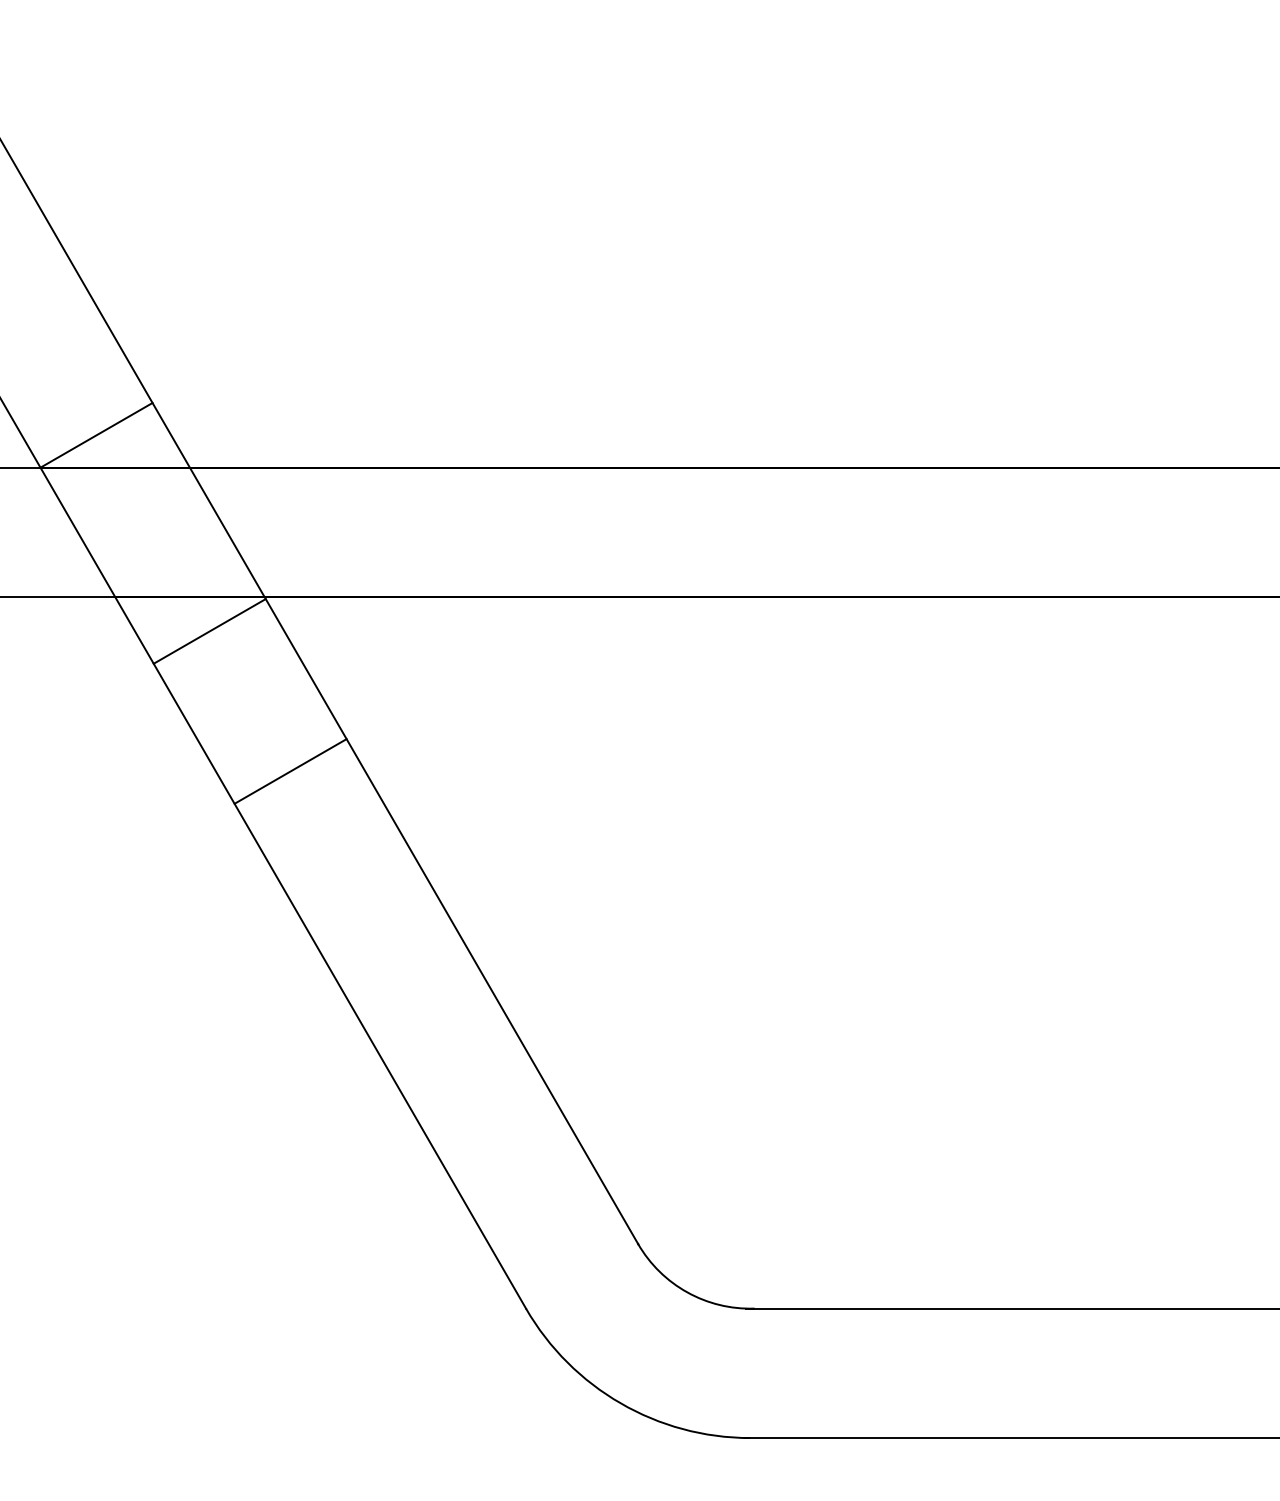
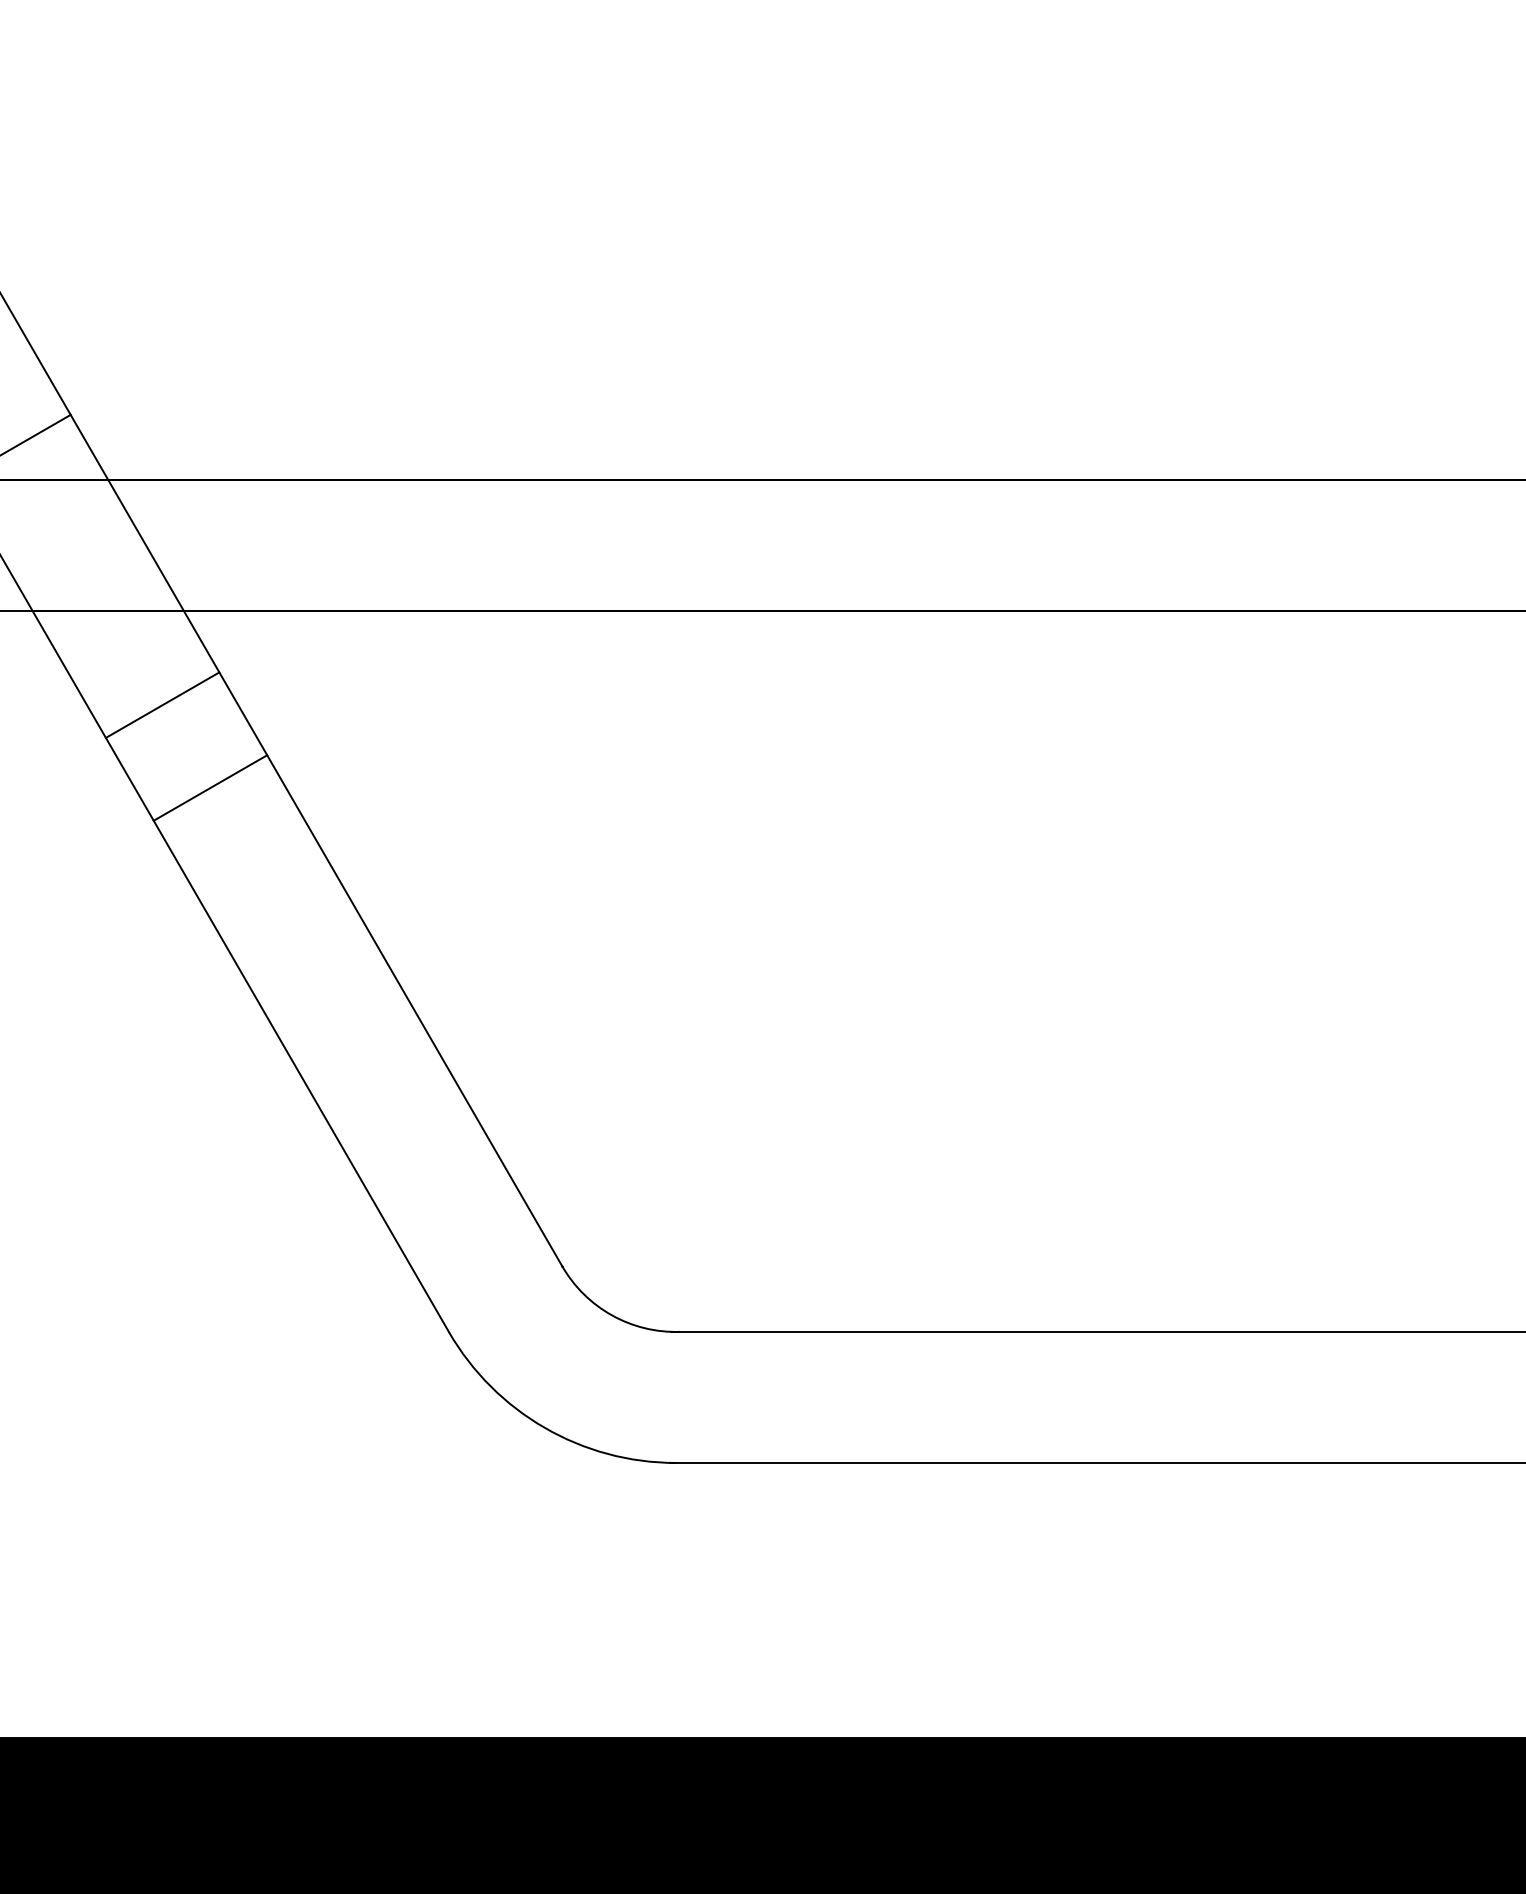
line: (209, 630) -> (162, 704), moved

